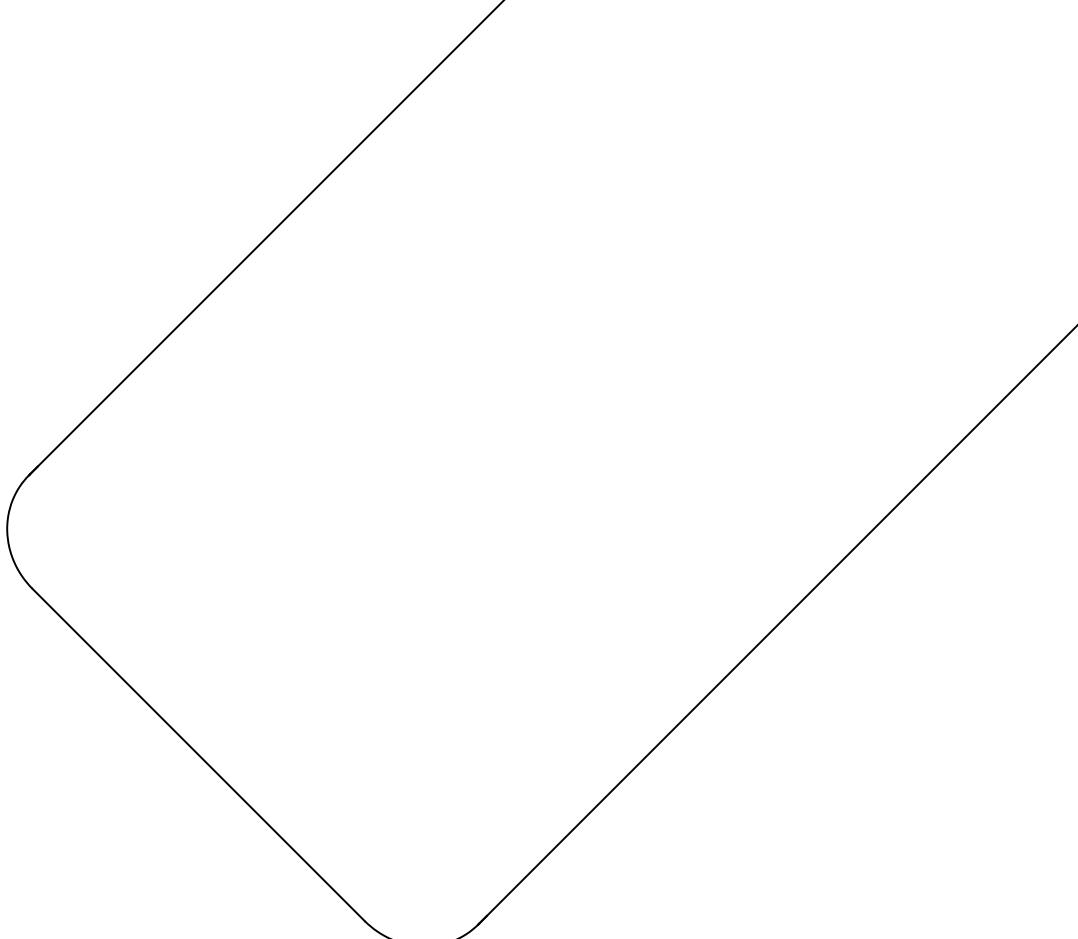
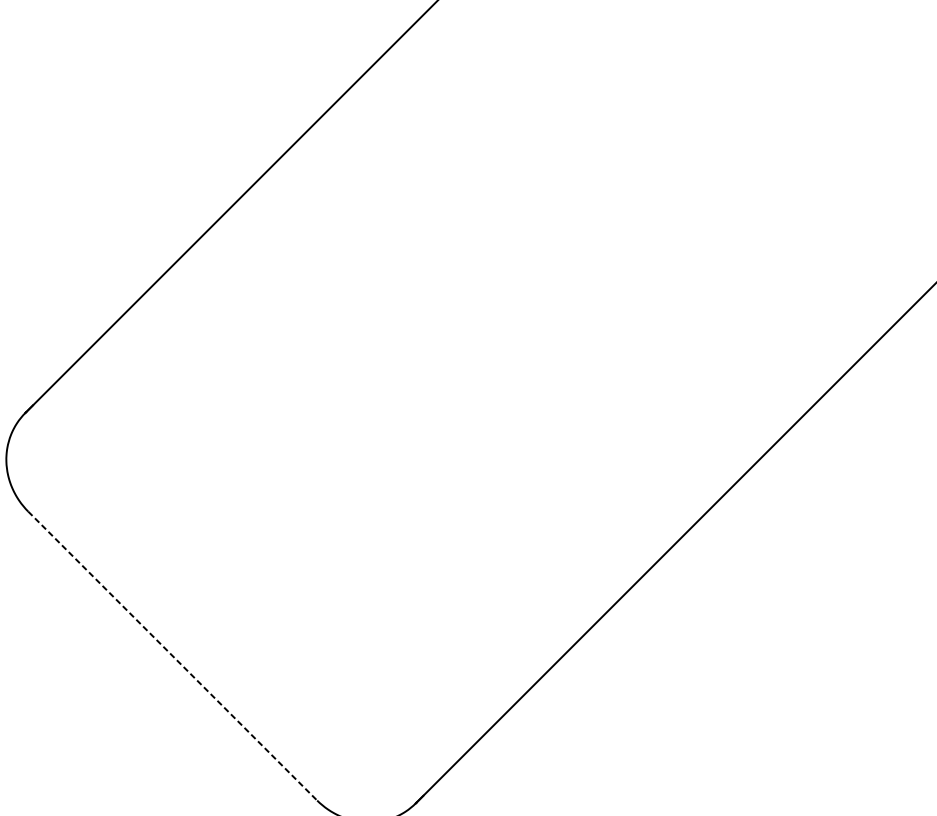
line: (198, 755) -> (172, 656), solid -> dashed

